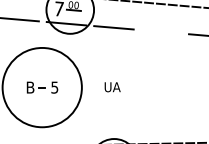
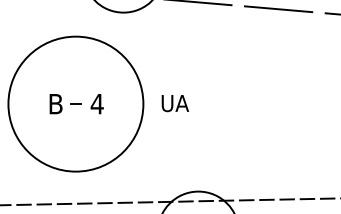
line: (161, 31) -> (278, 8), added
text: (54, 87) -> (96, 103), 5 -> 4
text: (112, 87) -> (175, 103), moved

